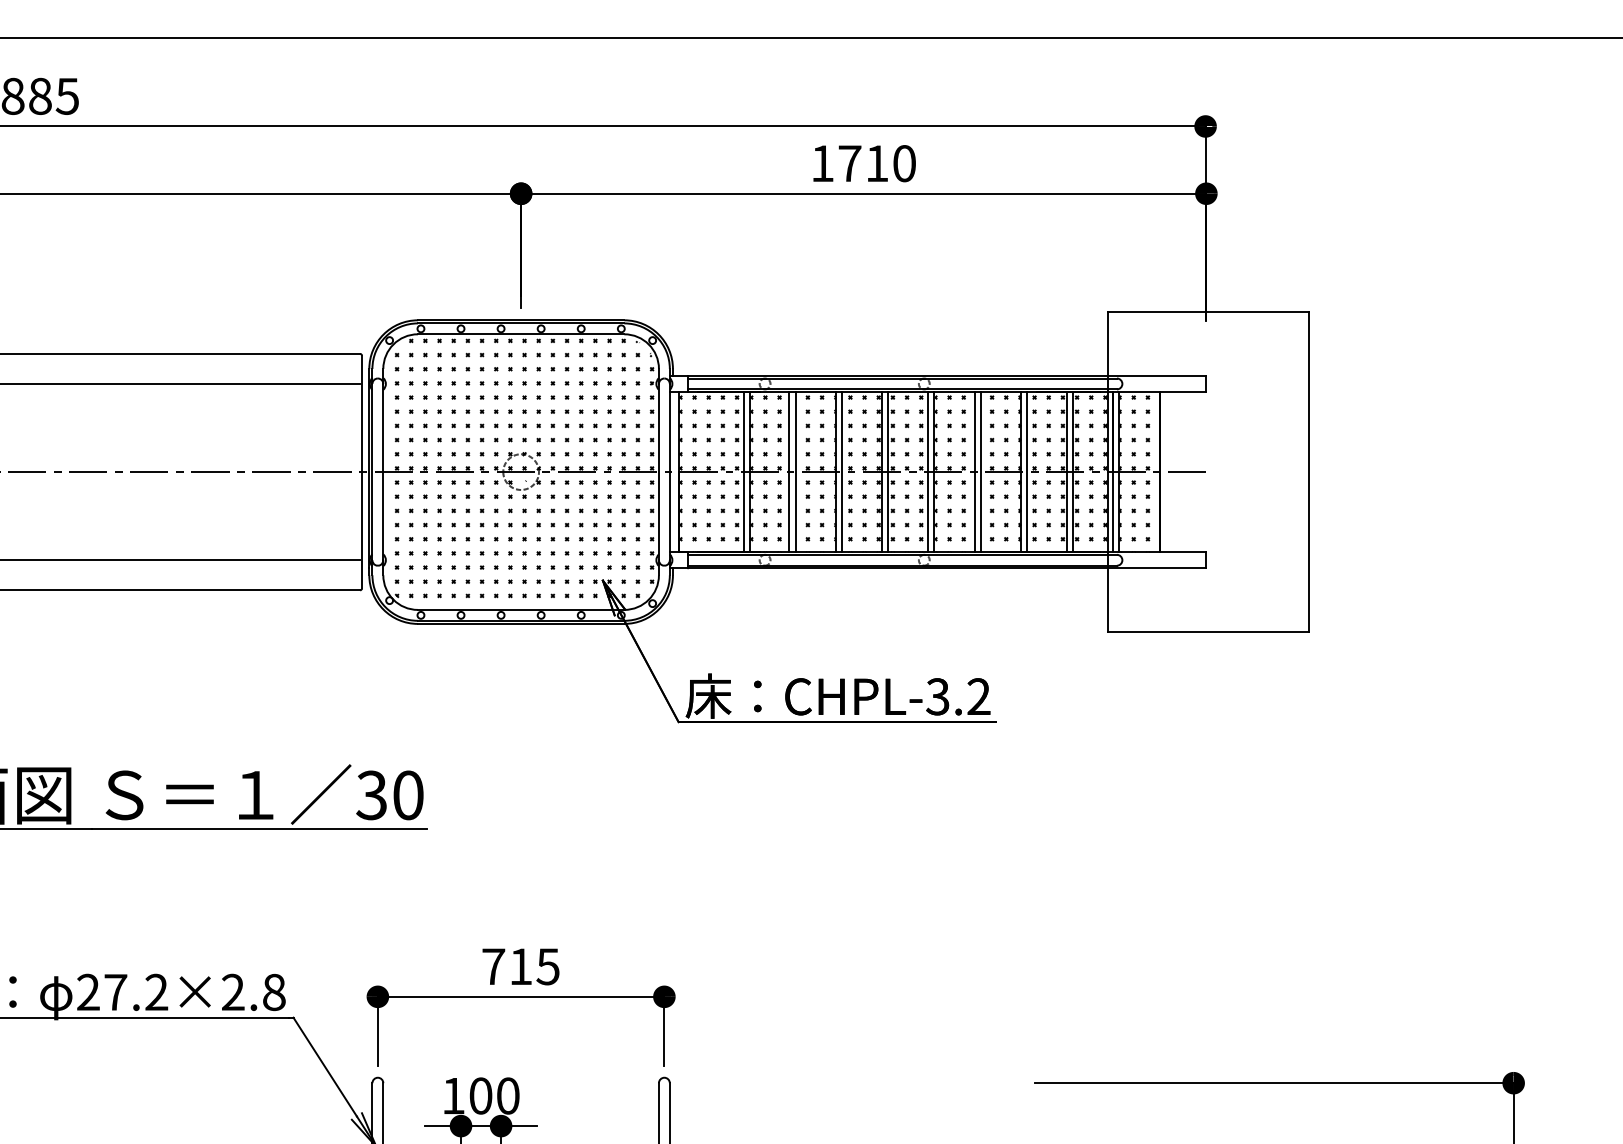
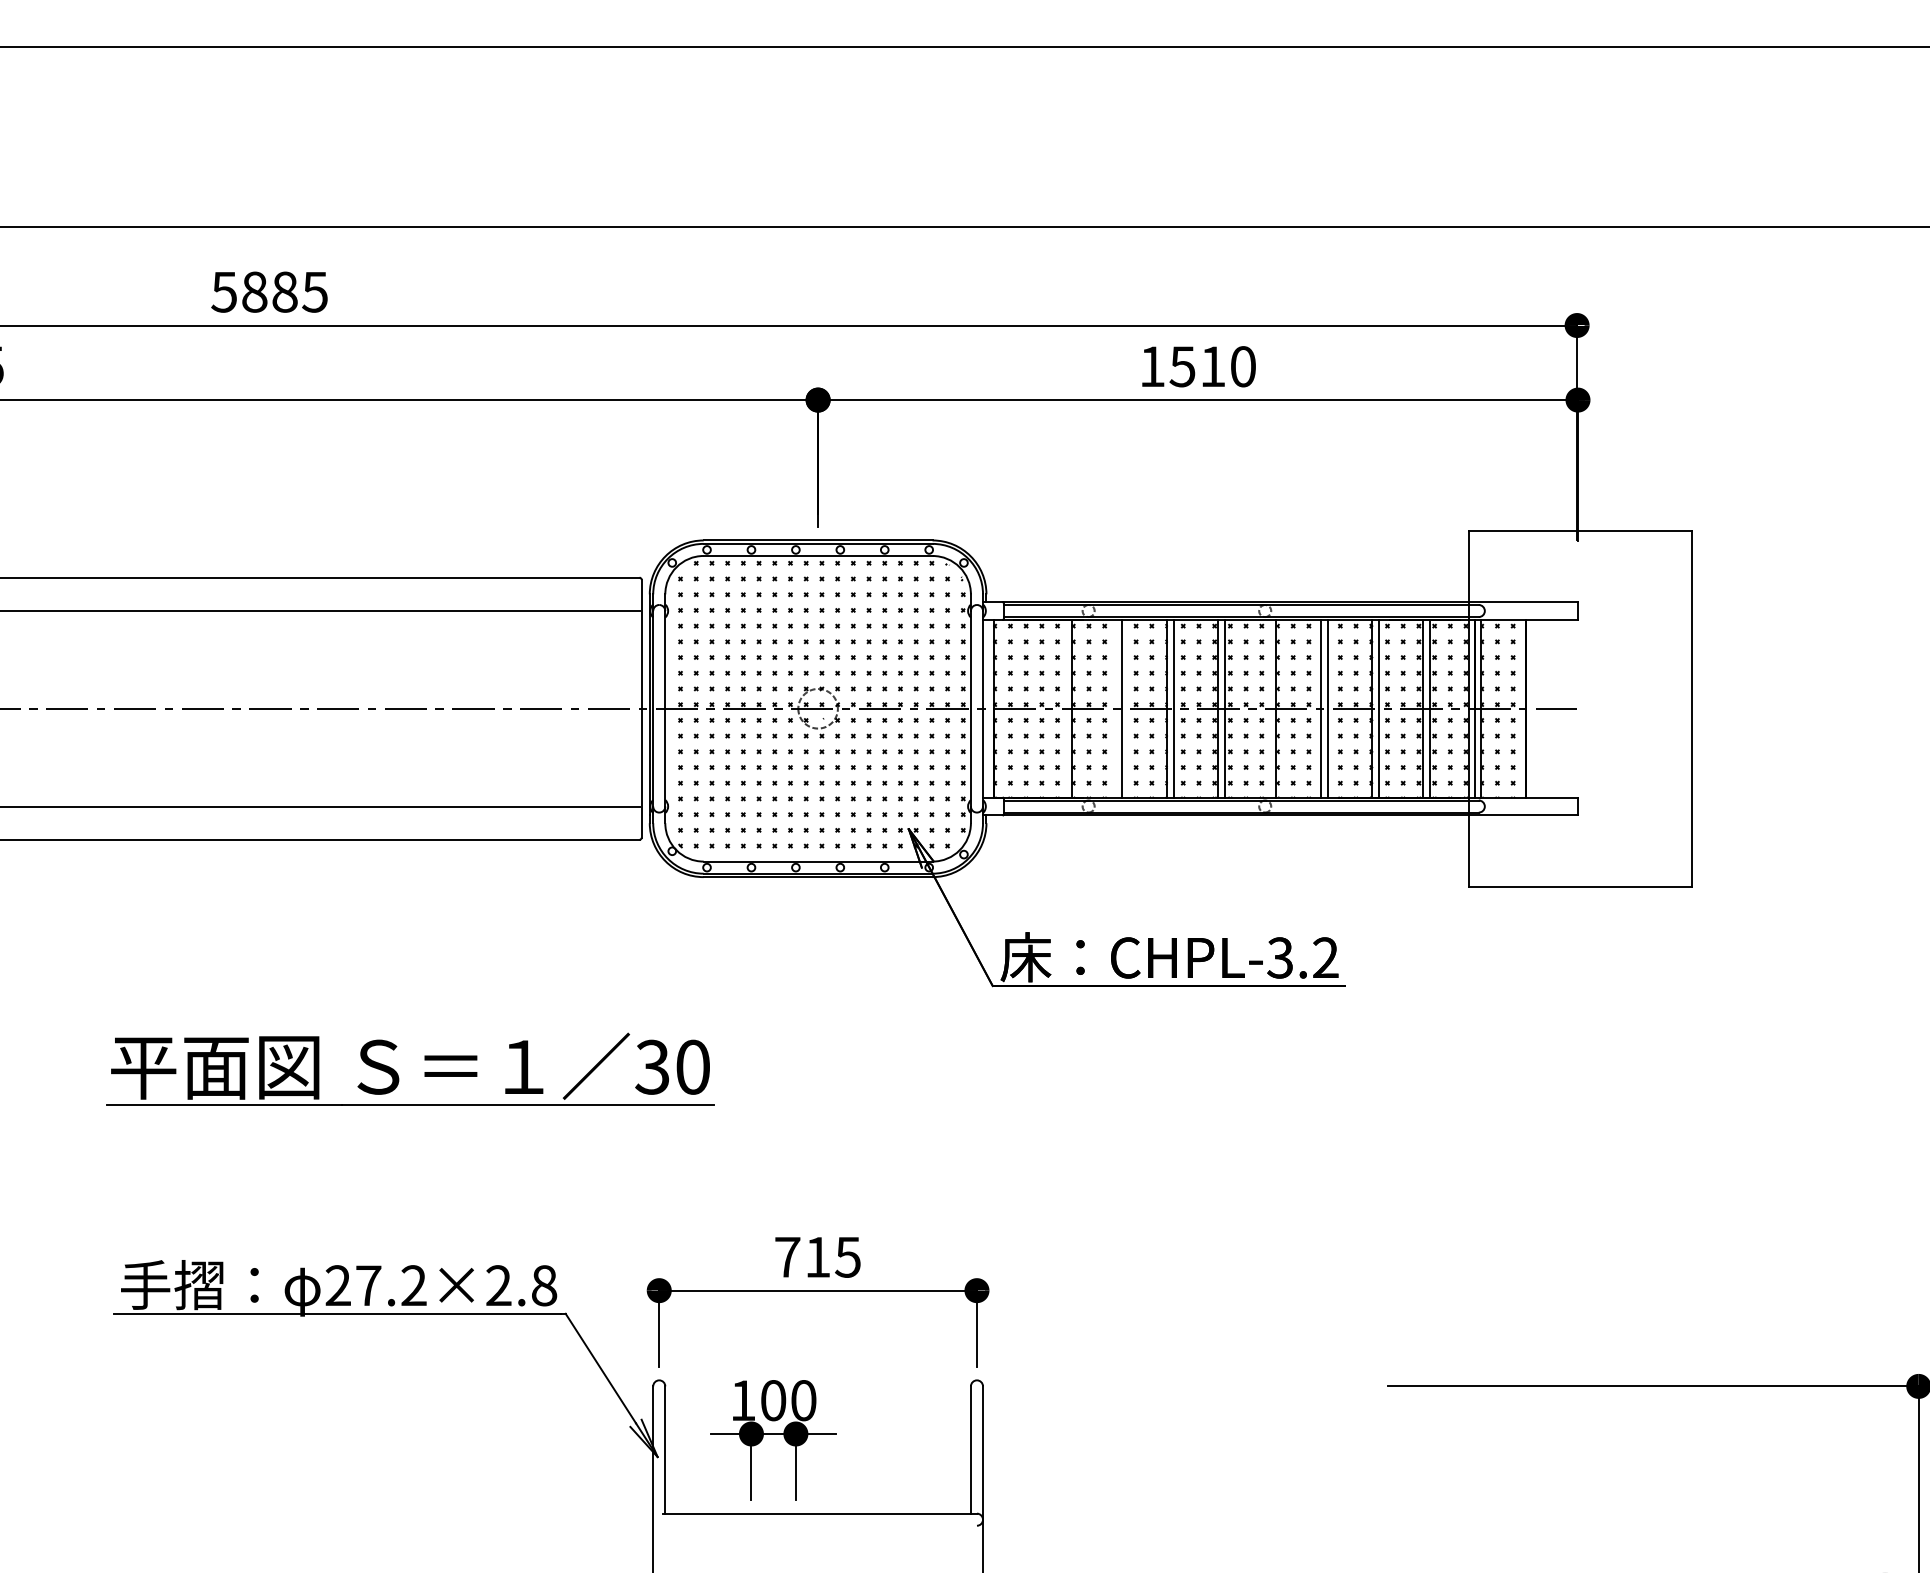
text: (849, 163) -> (1182, 366), 1710 -> 1510
line: (743, 471) -> (1064, 708), removed
line: (789, 471) -> (1115, 708), removed
line: (928, 471) -> (1269, 708), removed

